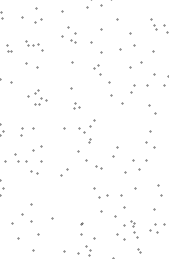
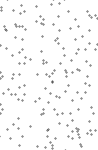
part: (37, 97) -> (21, 56), size x1.67
part: (119, 120) -> (69, 69), added
part: (76, 187) -> (44, 108), added

